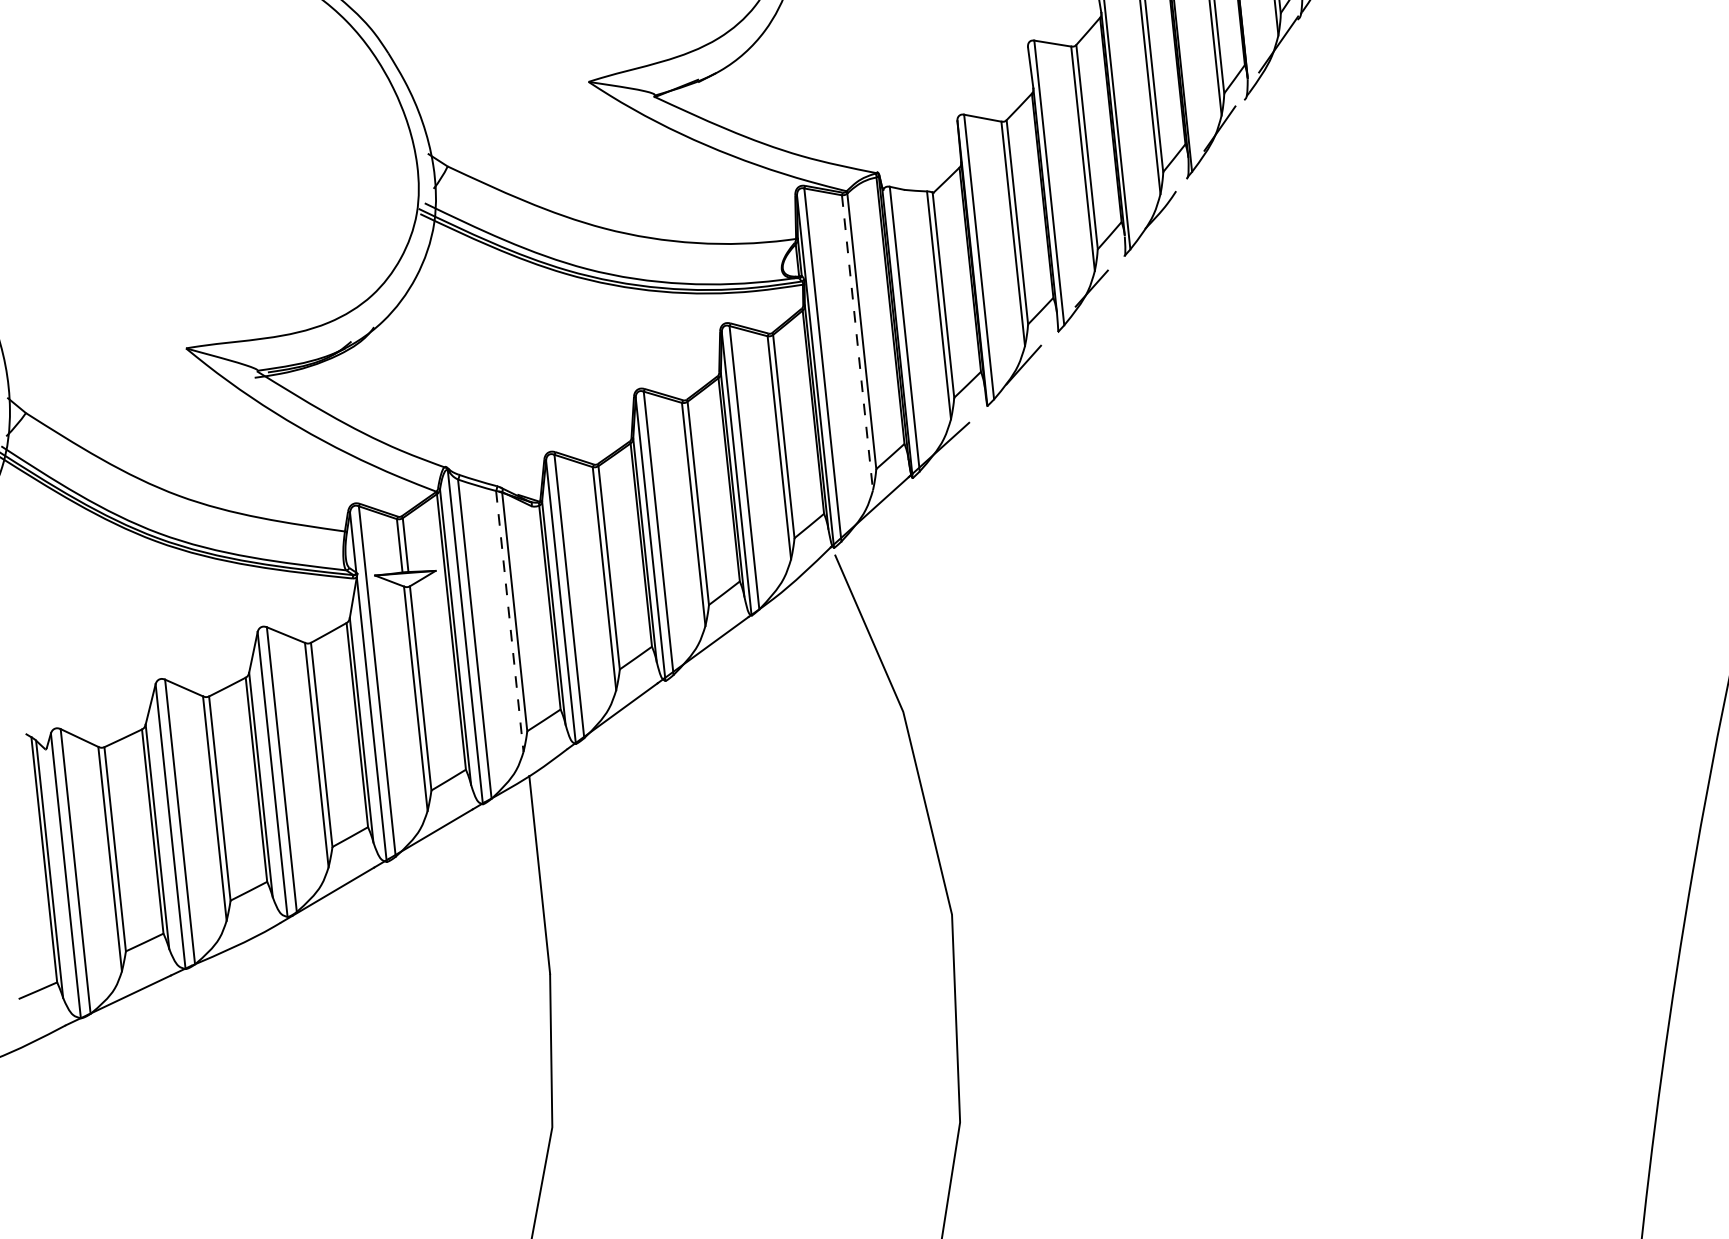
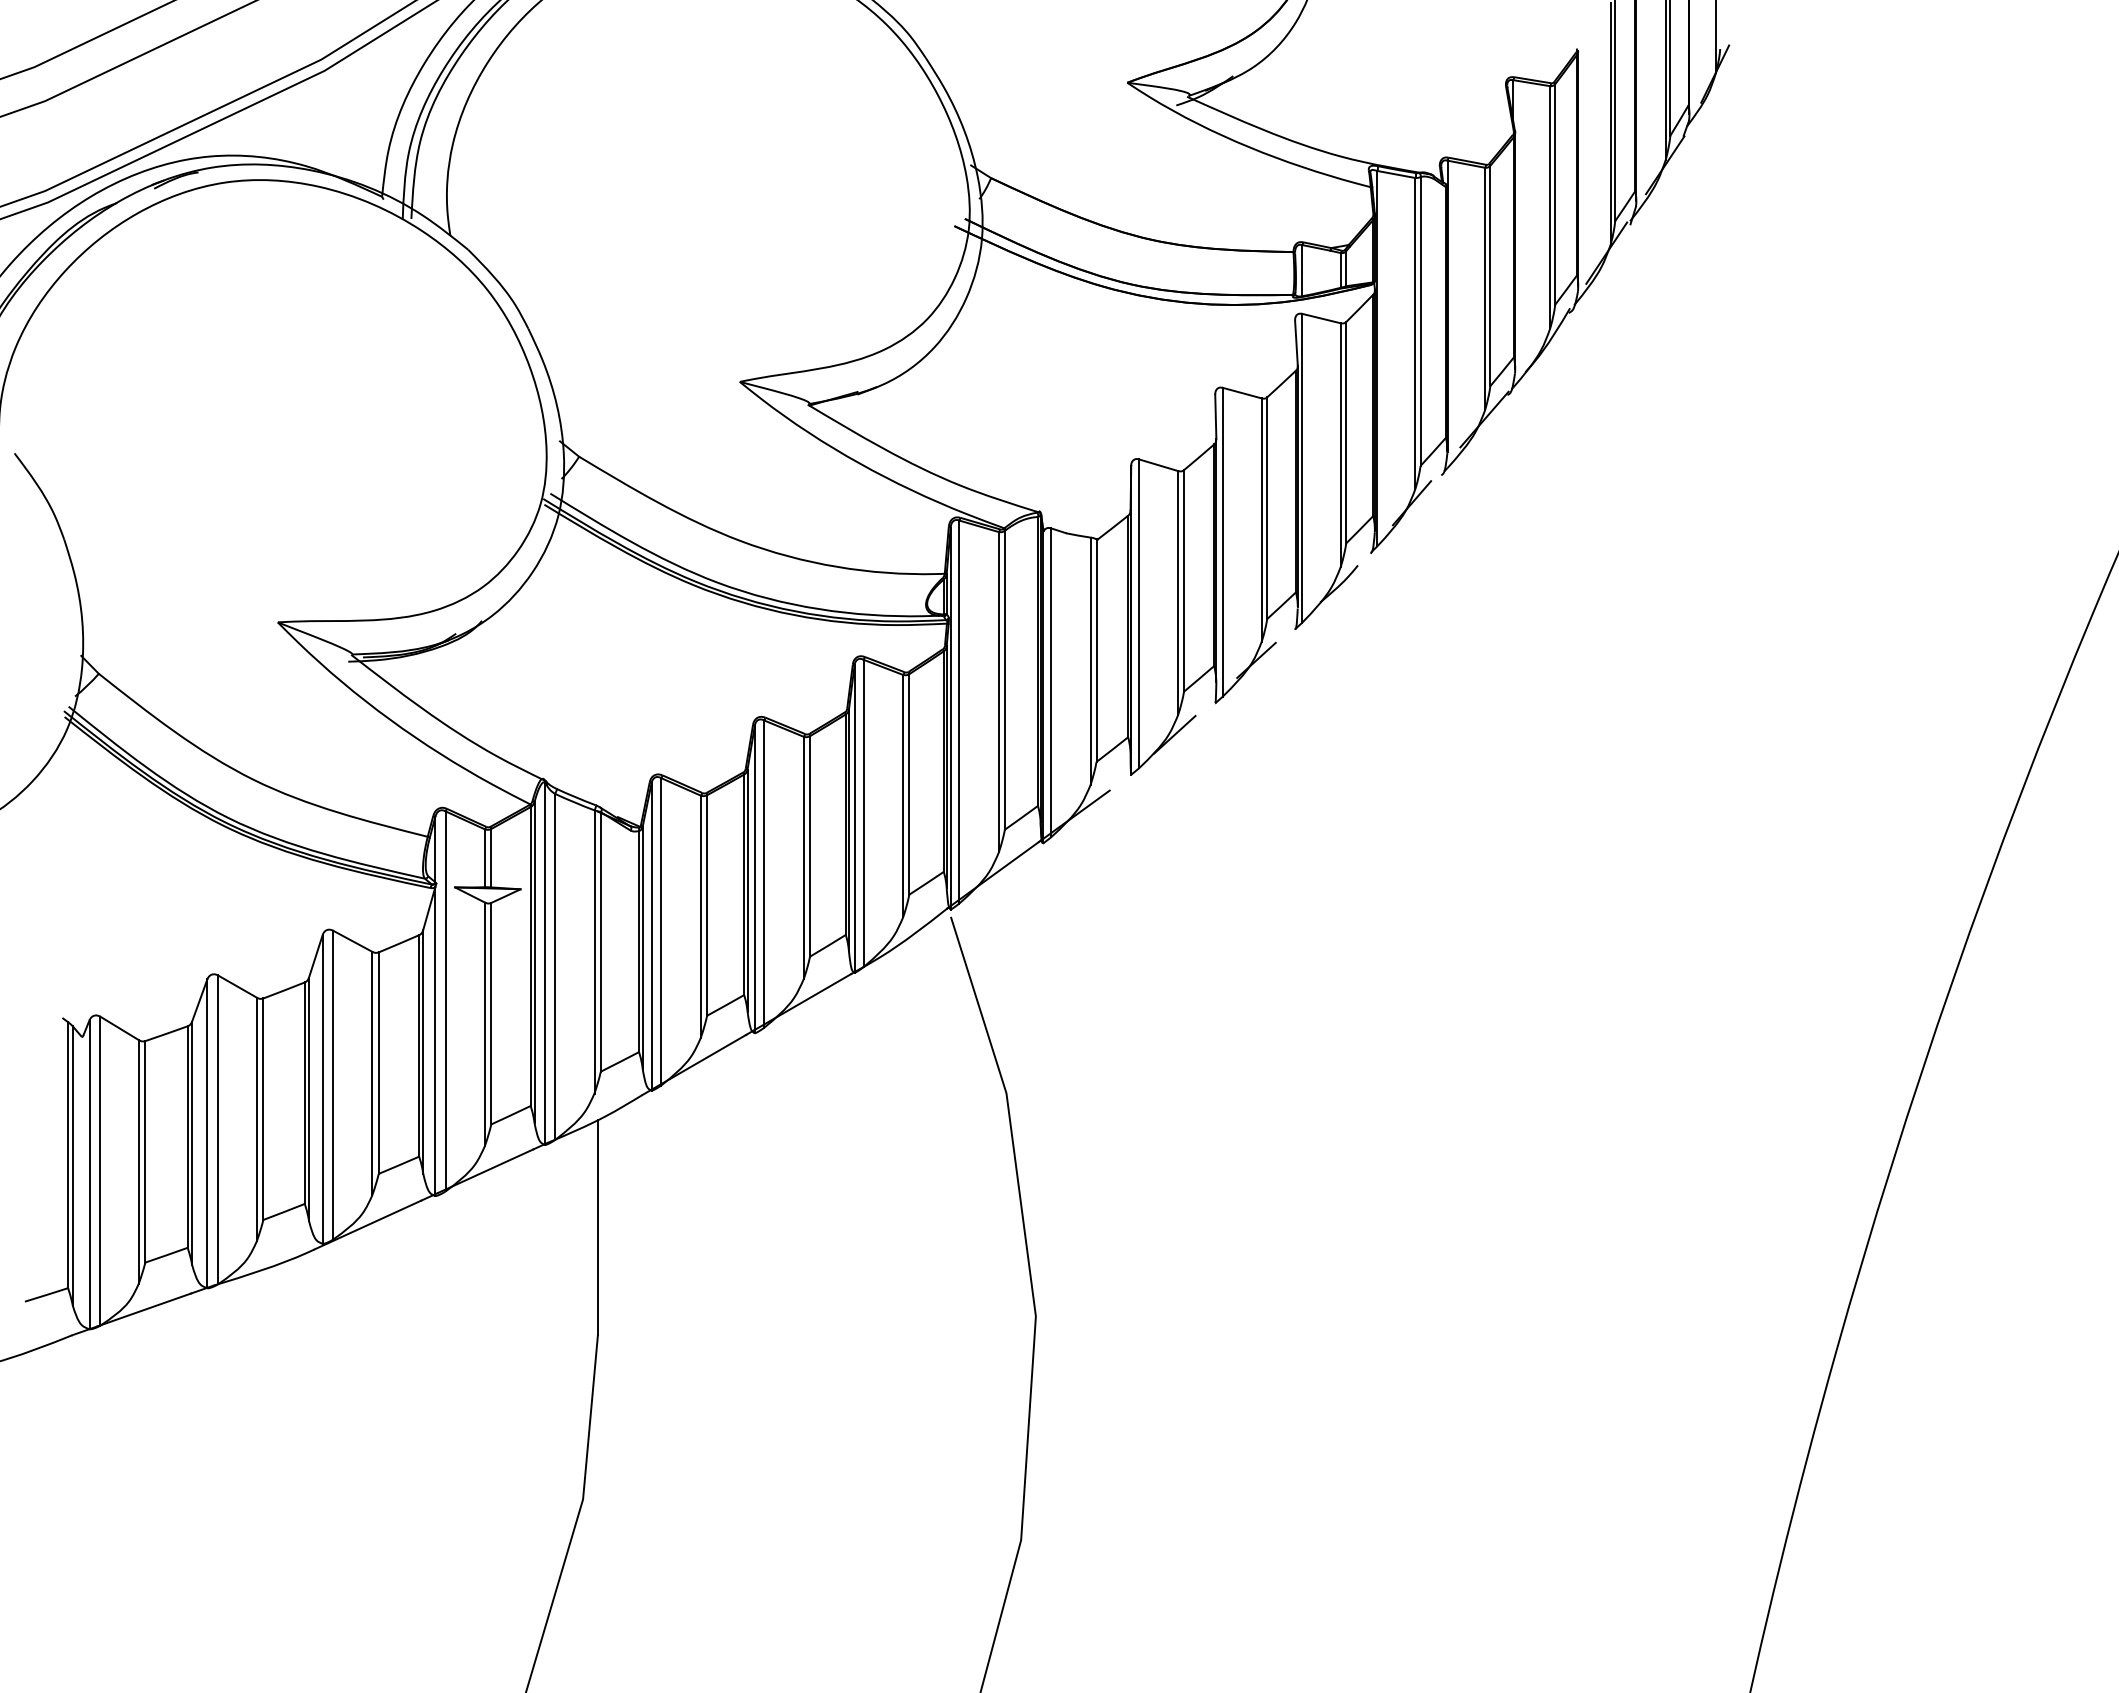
line: (857, 343) -> (998, 692), dashed -> solid
line: (509, 621) -> (594, 951), dashed -> solid

